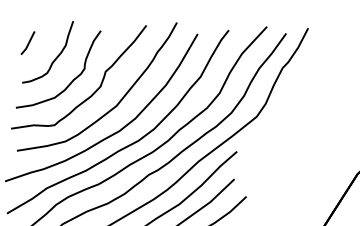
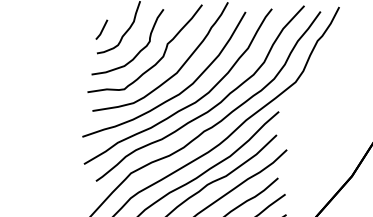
line: (27, 42) -> (101, 29), moved

